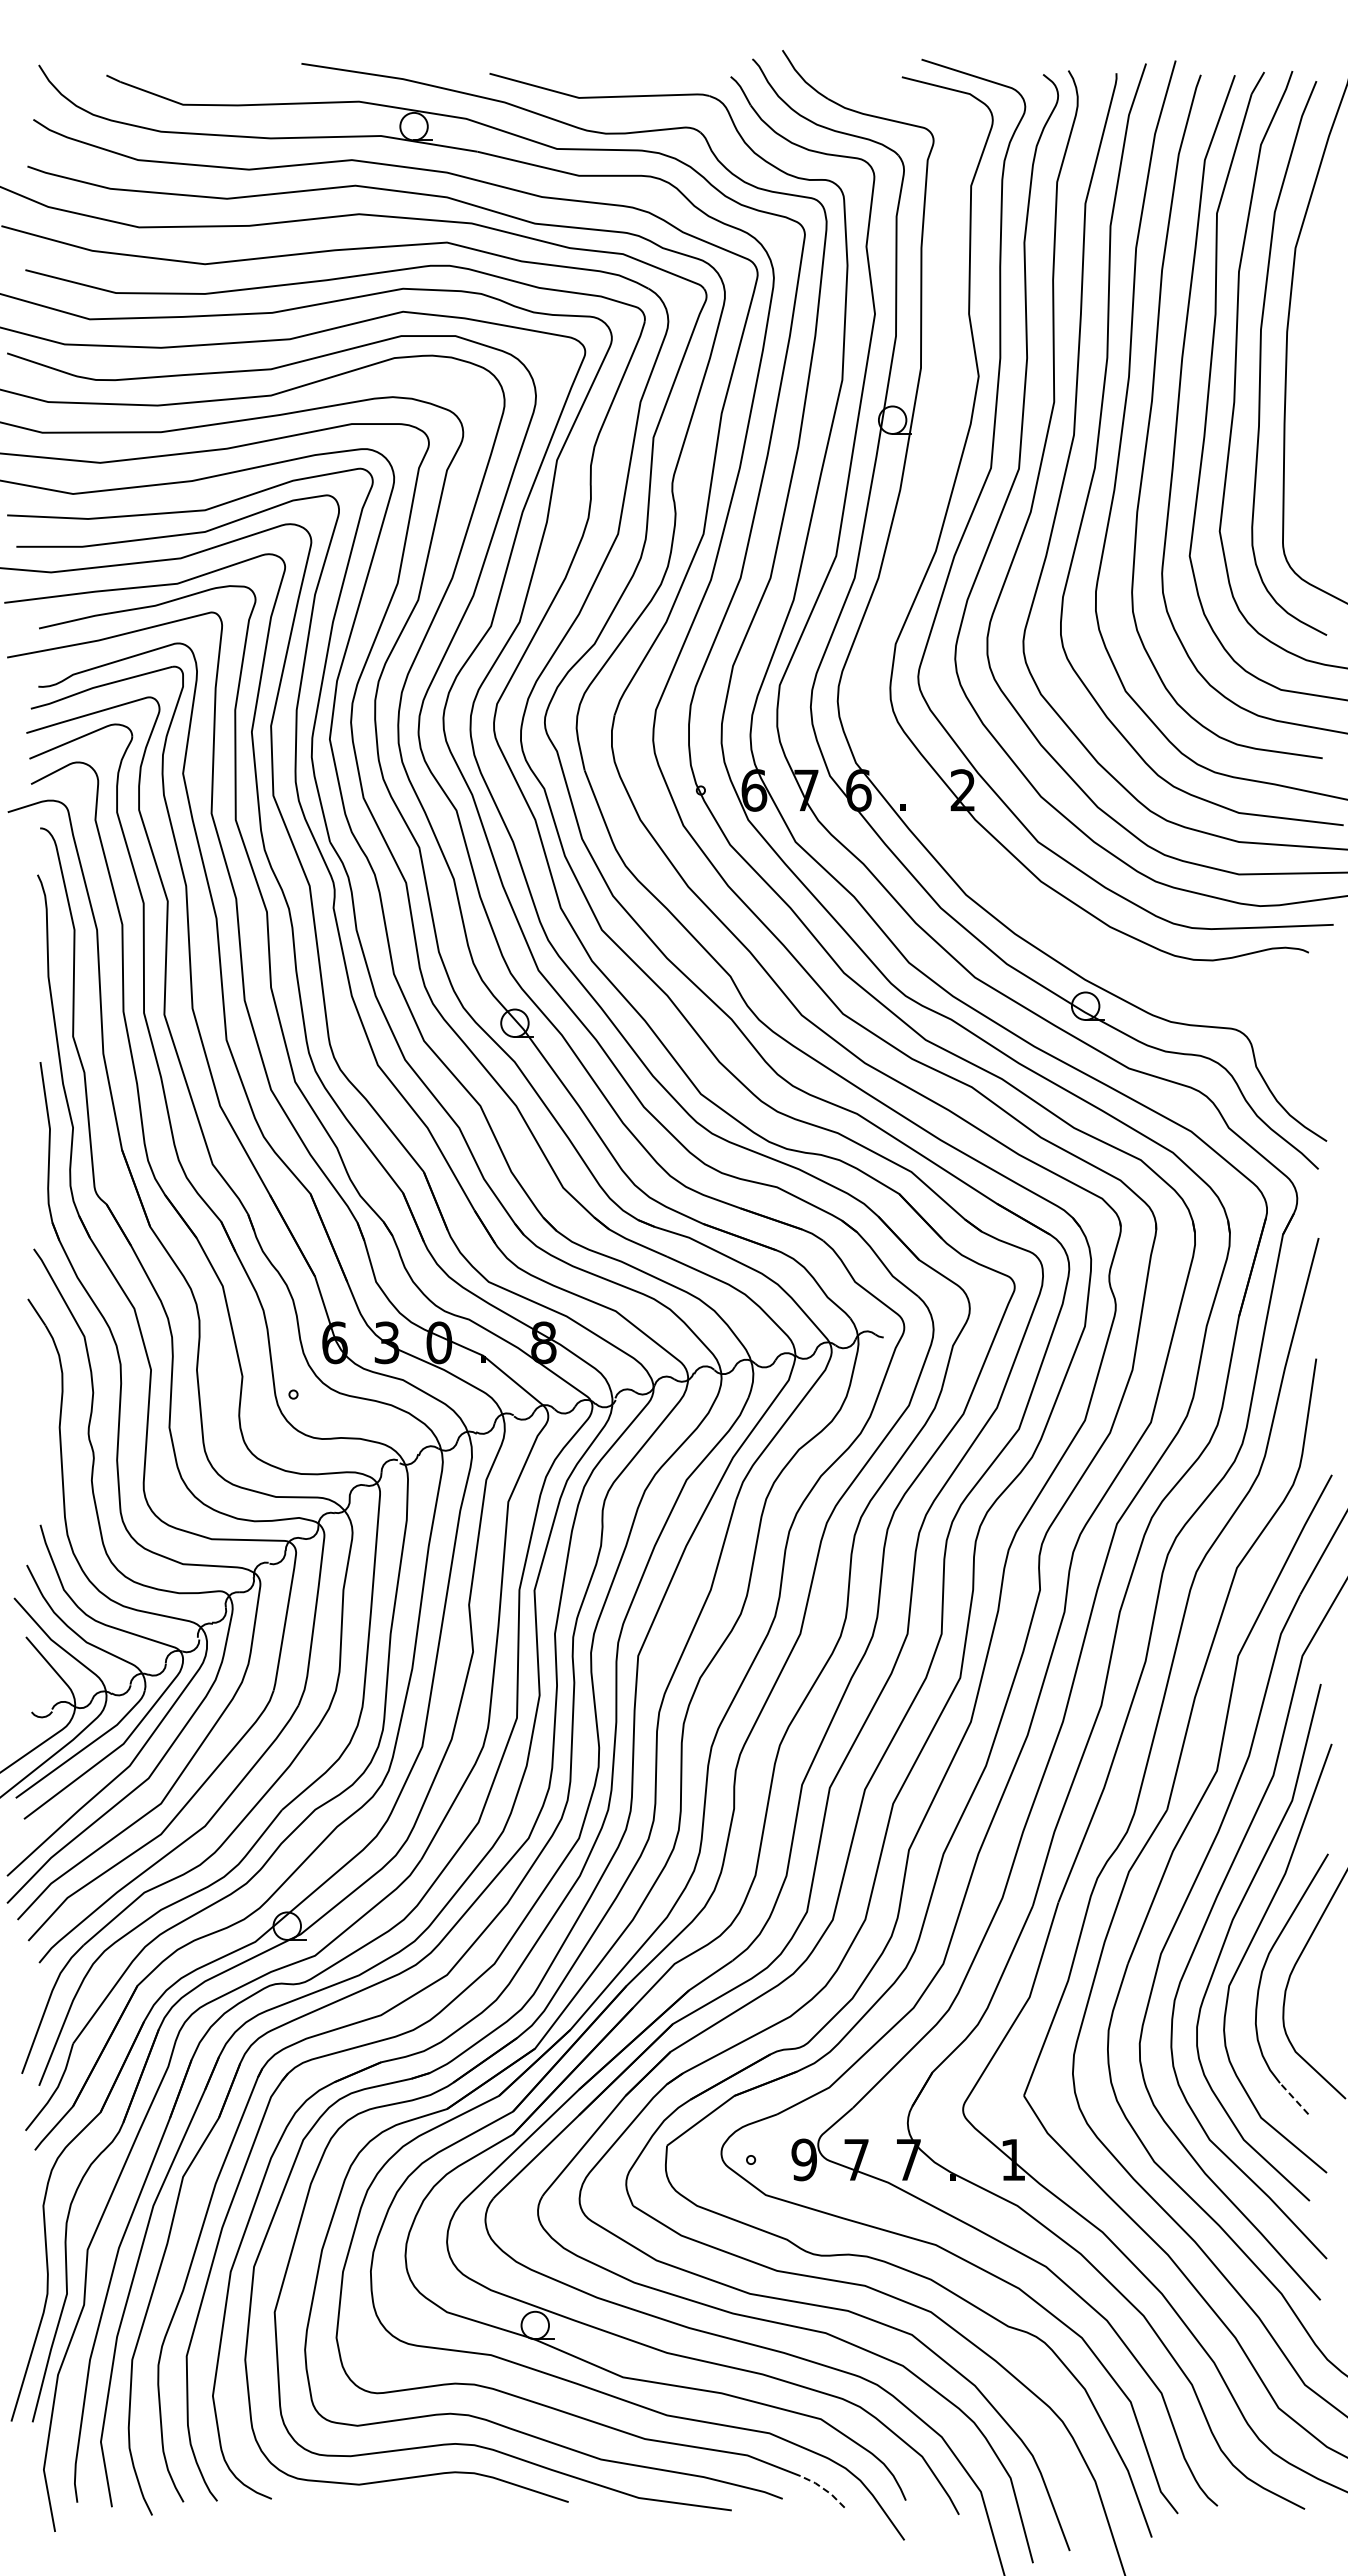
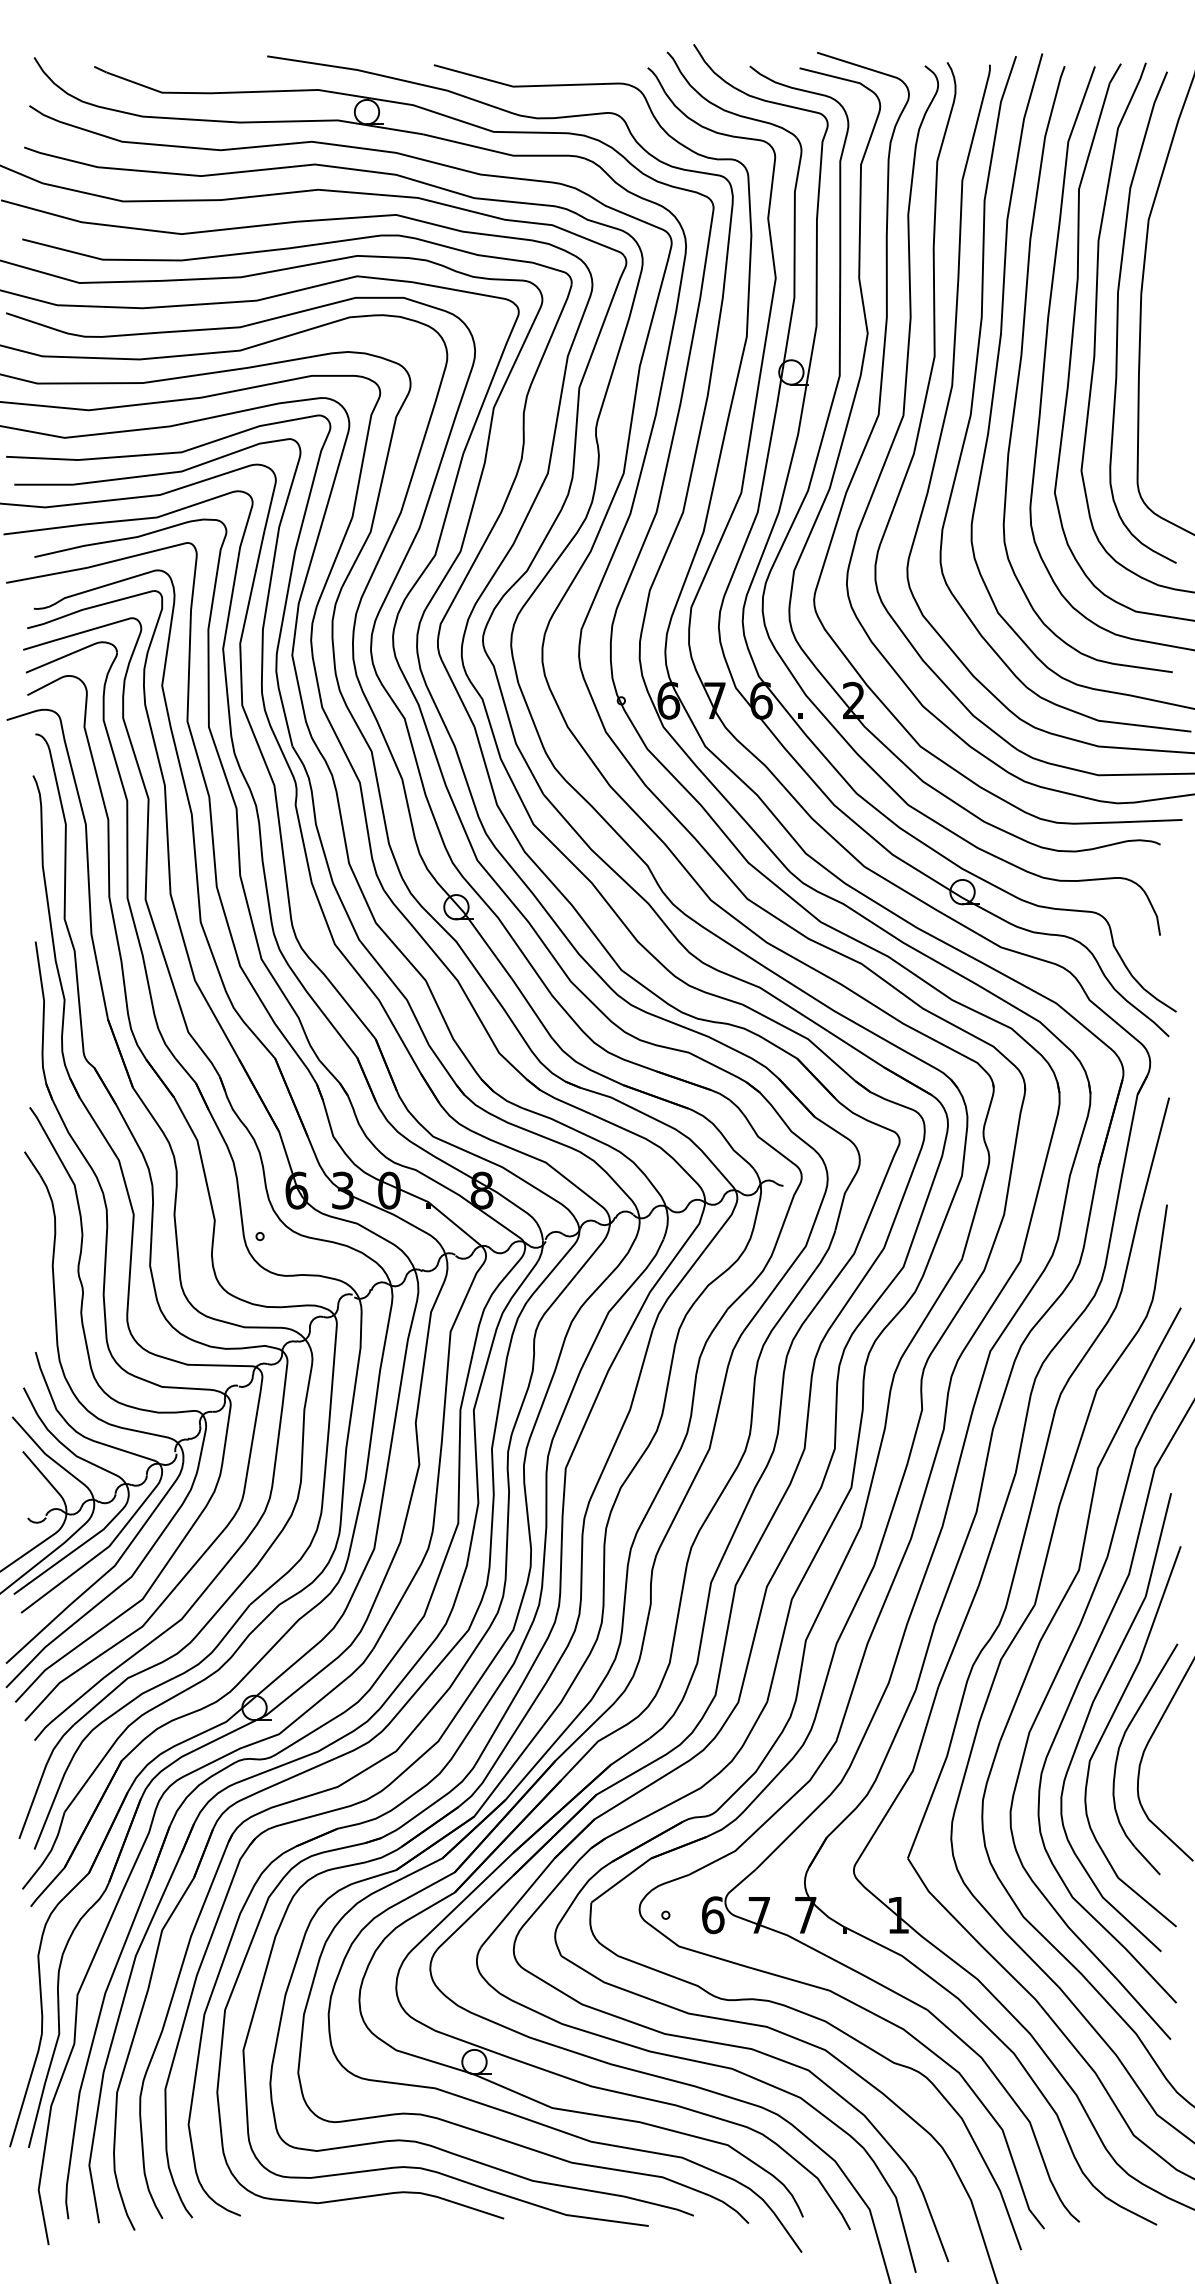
curve: (922, 518) -> (817, 459), added
line: (1293, 2098) -> (1146, 1860), dashed -> solid
text: (804, 2159) -> (713, 1914), 9 -> 6
line: (824, 2489) -> (730, 2207), dashed -> solid

